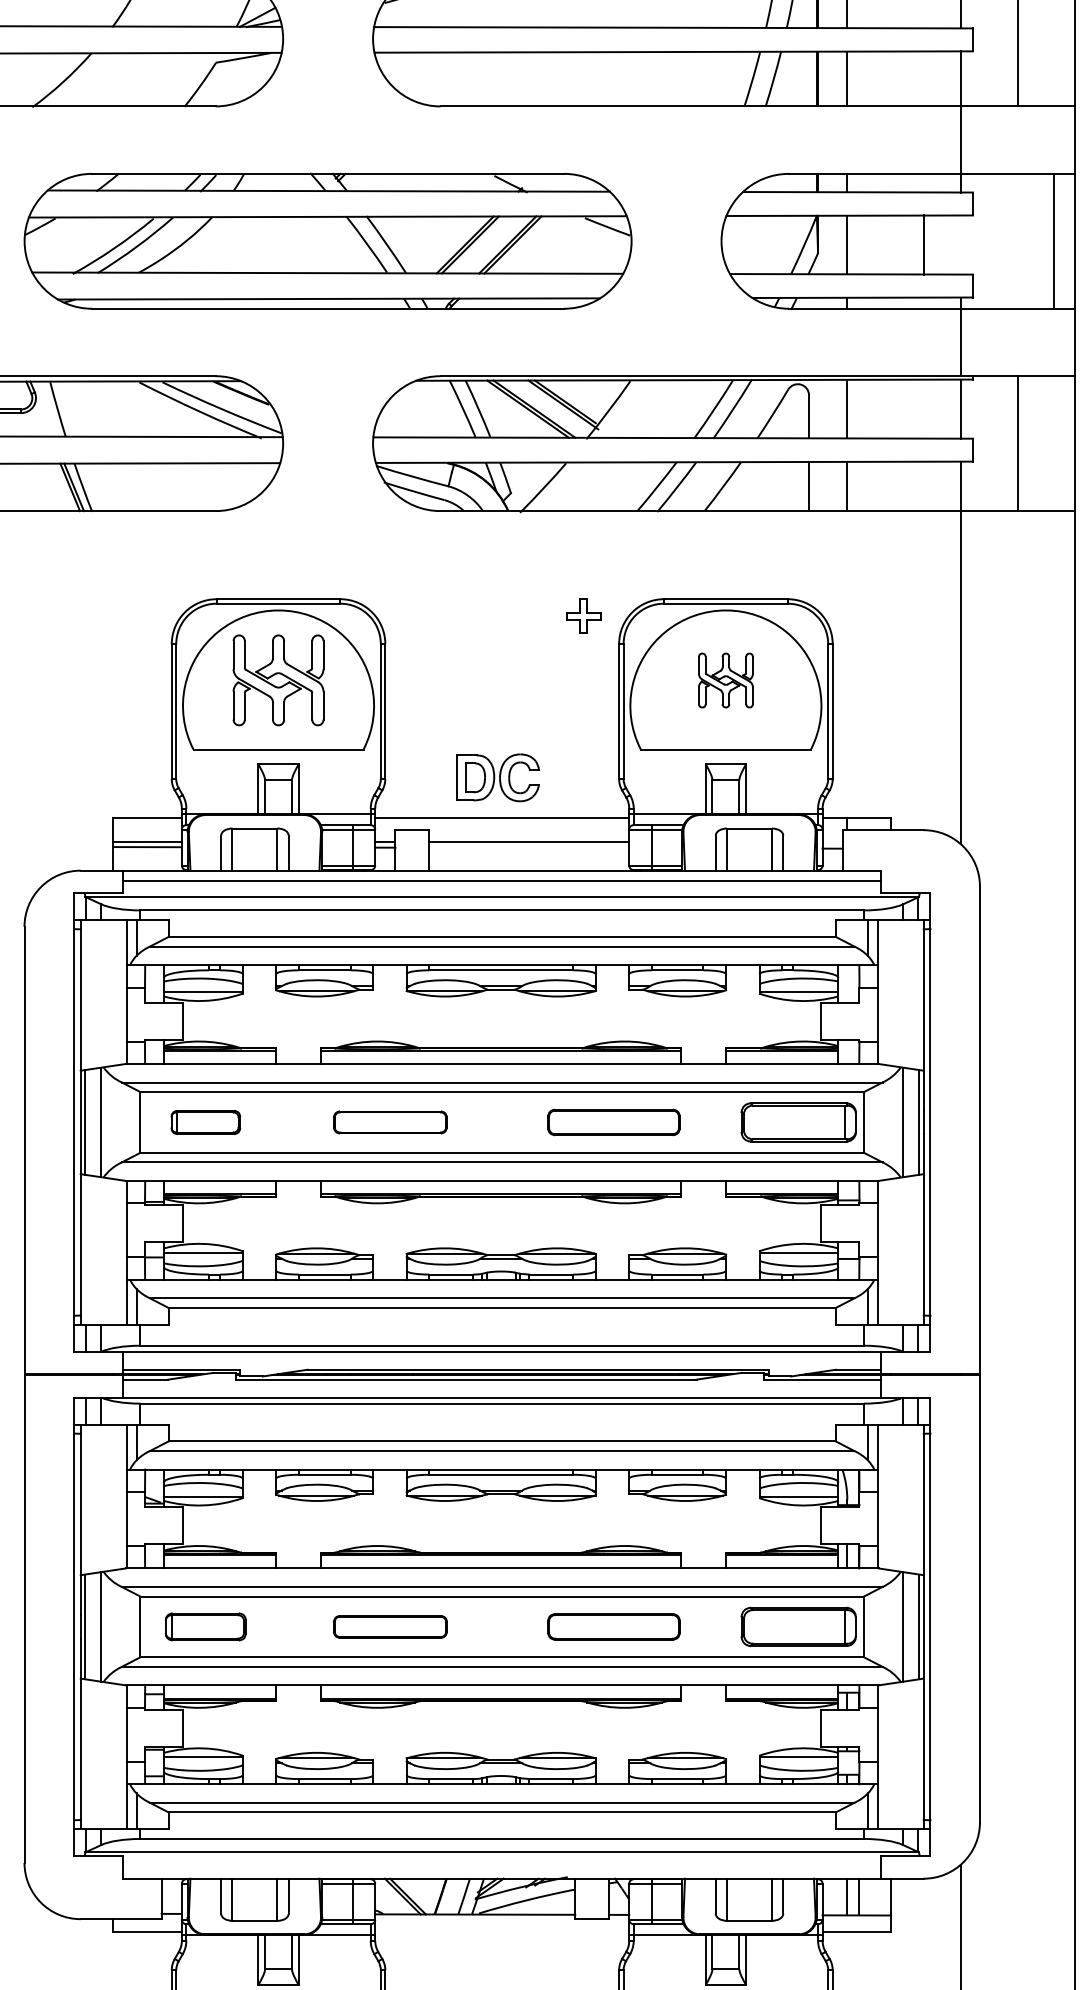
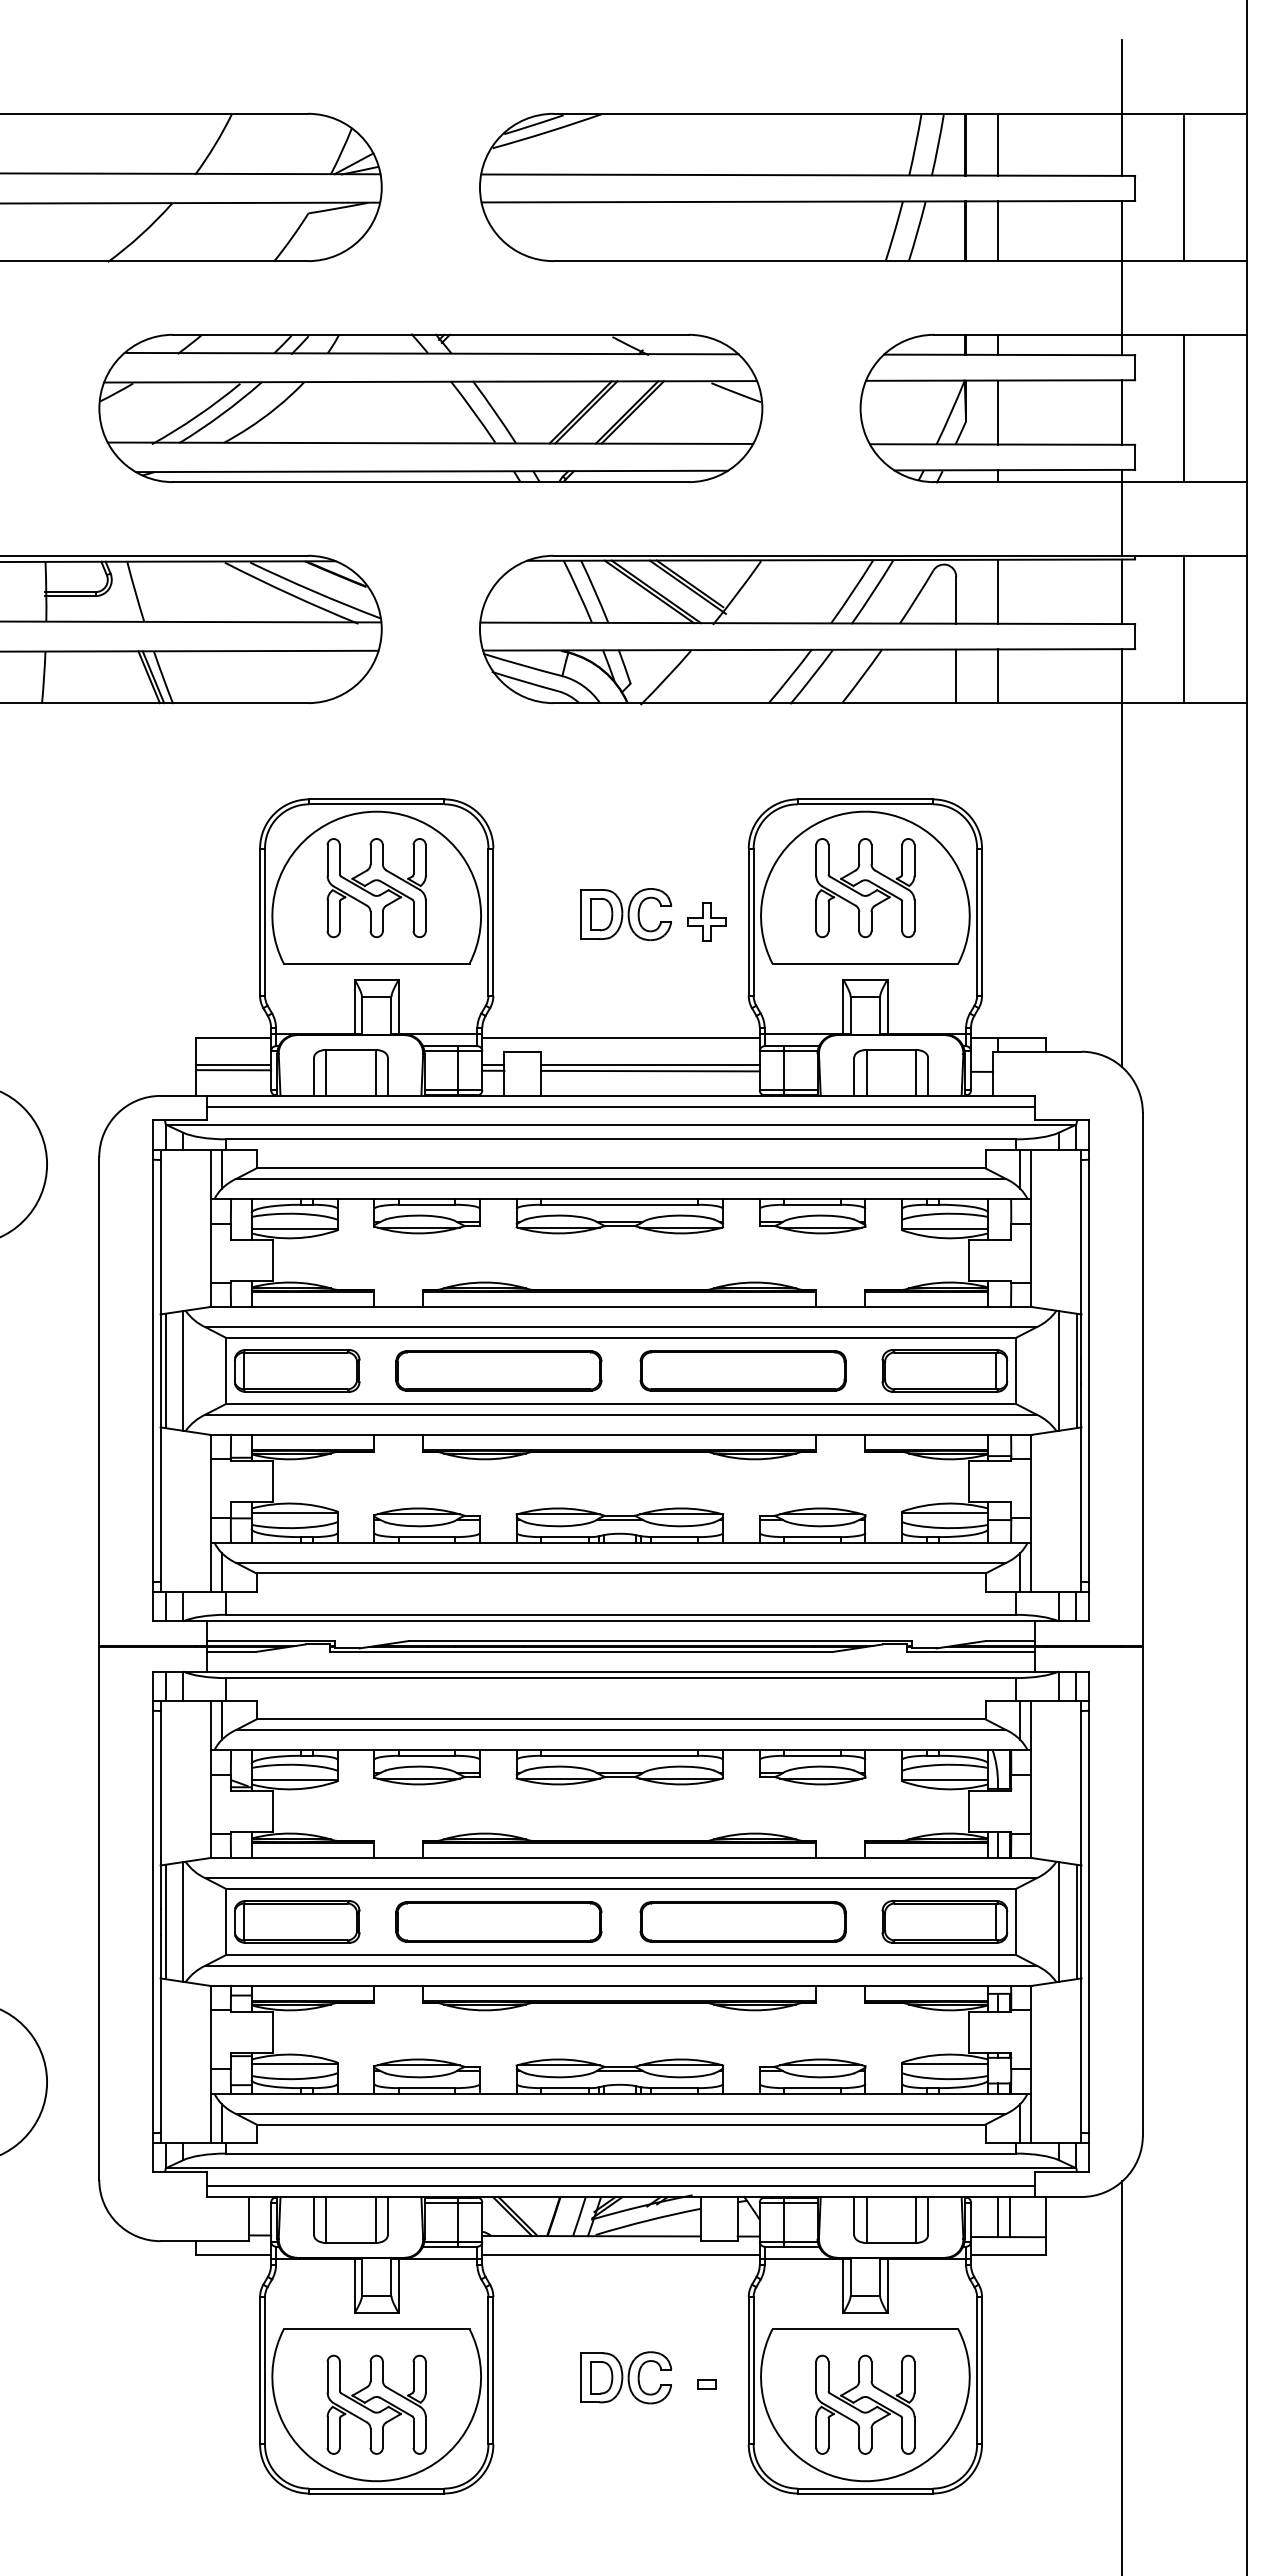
line: (1053, 241) -> (1184, 408), moved
line: (923, 244) -> (1121, 412), moved
part: (583, 615) -> (706, 921), moved
part: (726, 680) -> (865, 888), size x1.67
part: (498, 777) -> (626, 914), moved
line: (529, 847) -> (650, 1070), added
part: (206, 1122) -> (297, 1370), size x1.67
part: (390, 1122) -> (498, 1370), size x1.67
part: (613, 1122) -> (742, 1370), size x1.43
part: (206, 1626) -> (297, 1921), size x1.43
part: (390, 1626) -> (498, 1921), size x1.67
part: (613, 1626) -> (742, 1921), size x1.43
line: (501, 1868) -> (620, 2185), added
line: (501, 1931) -> (620, 2254), added

